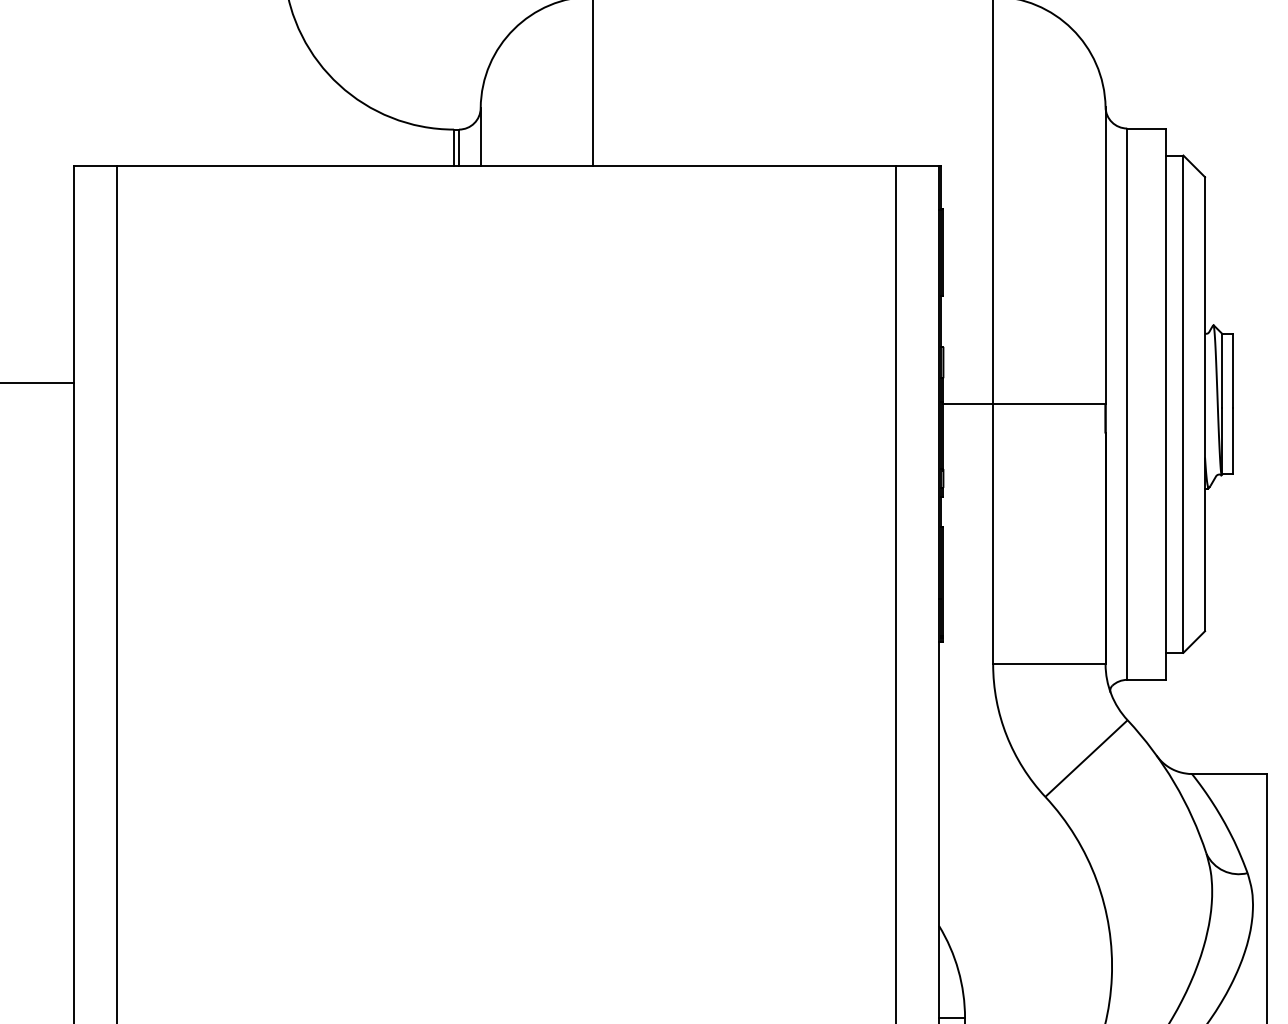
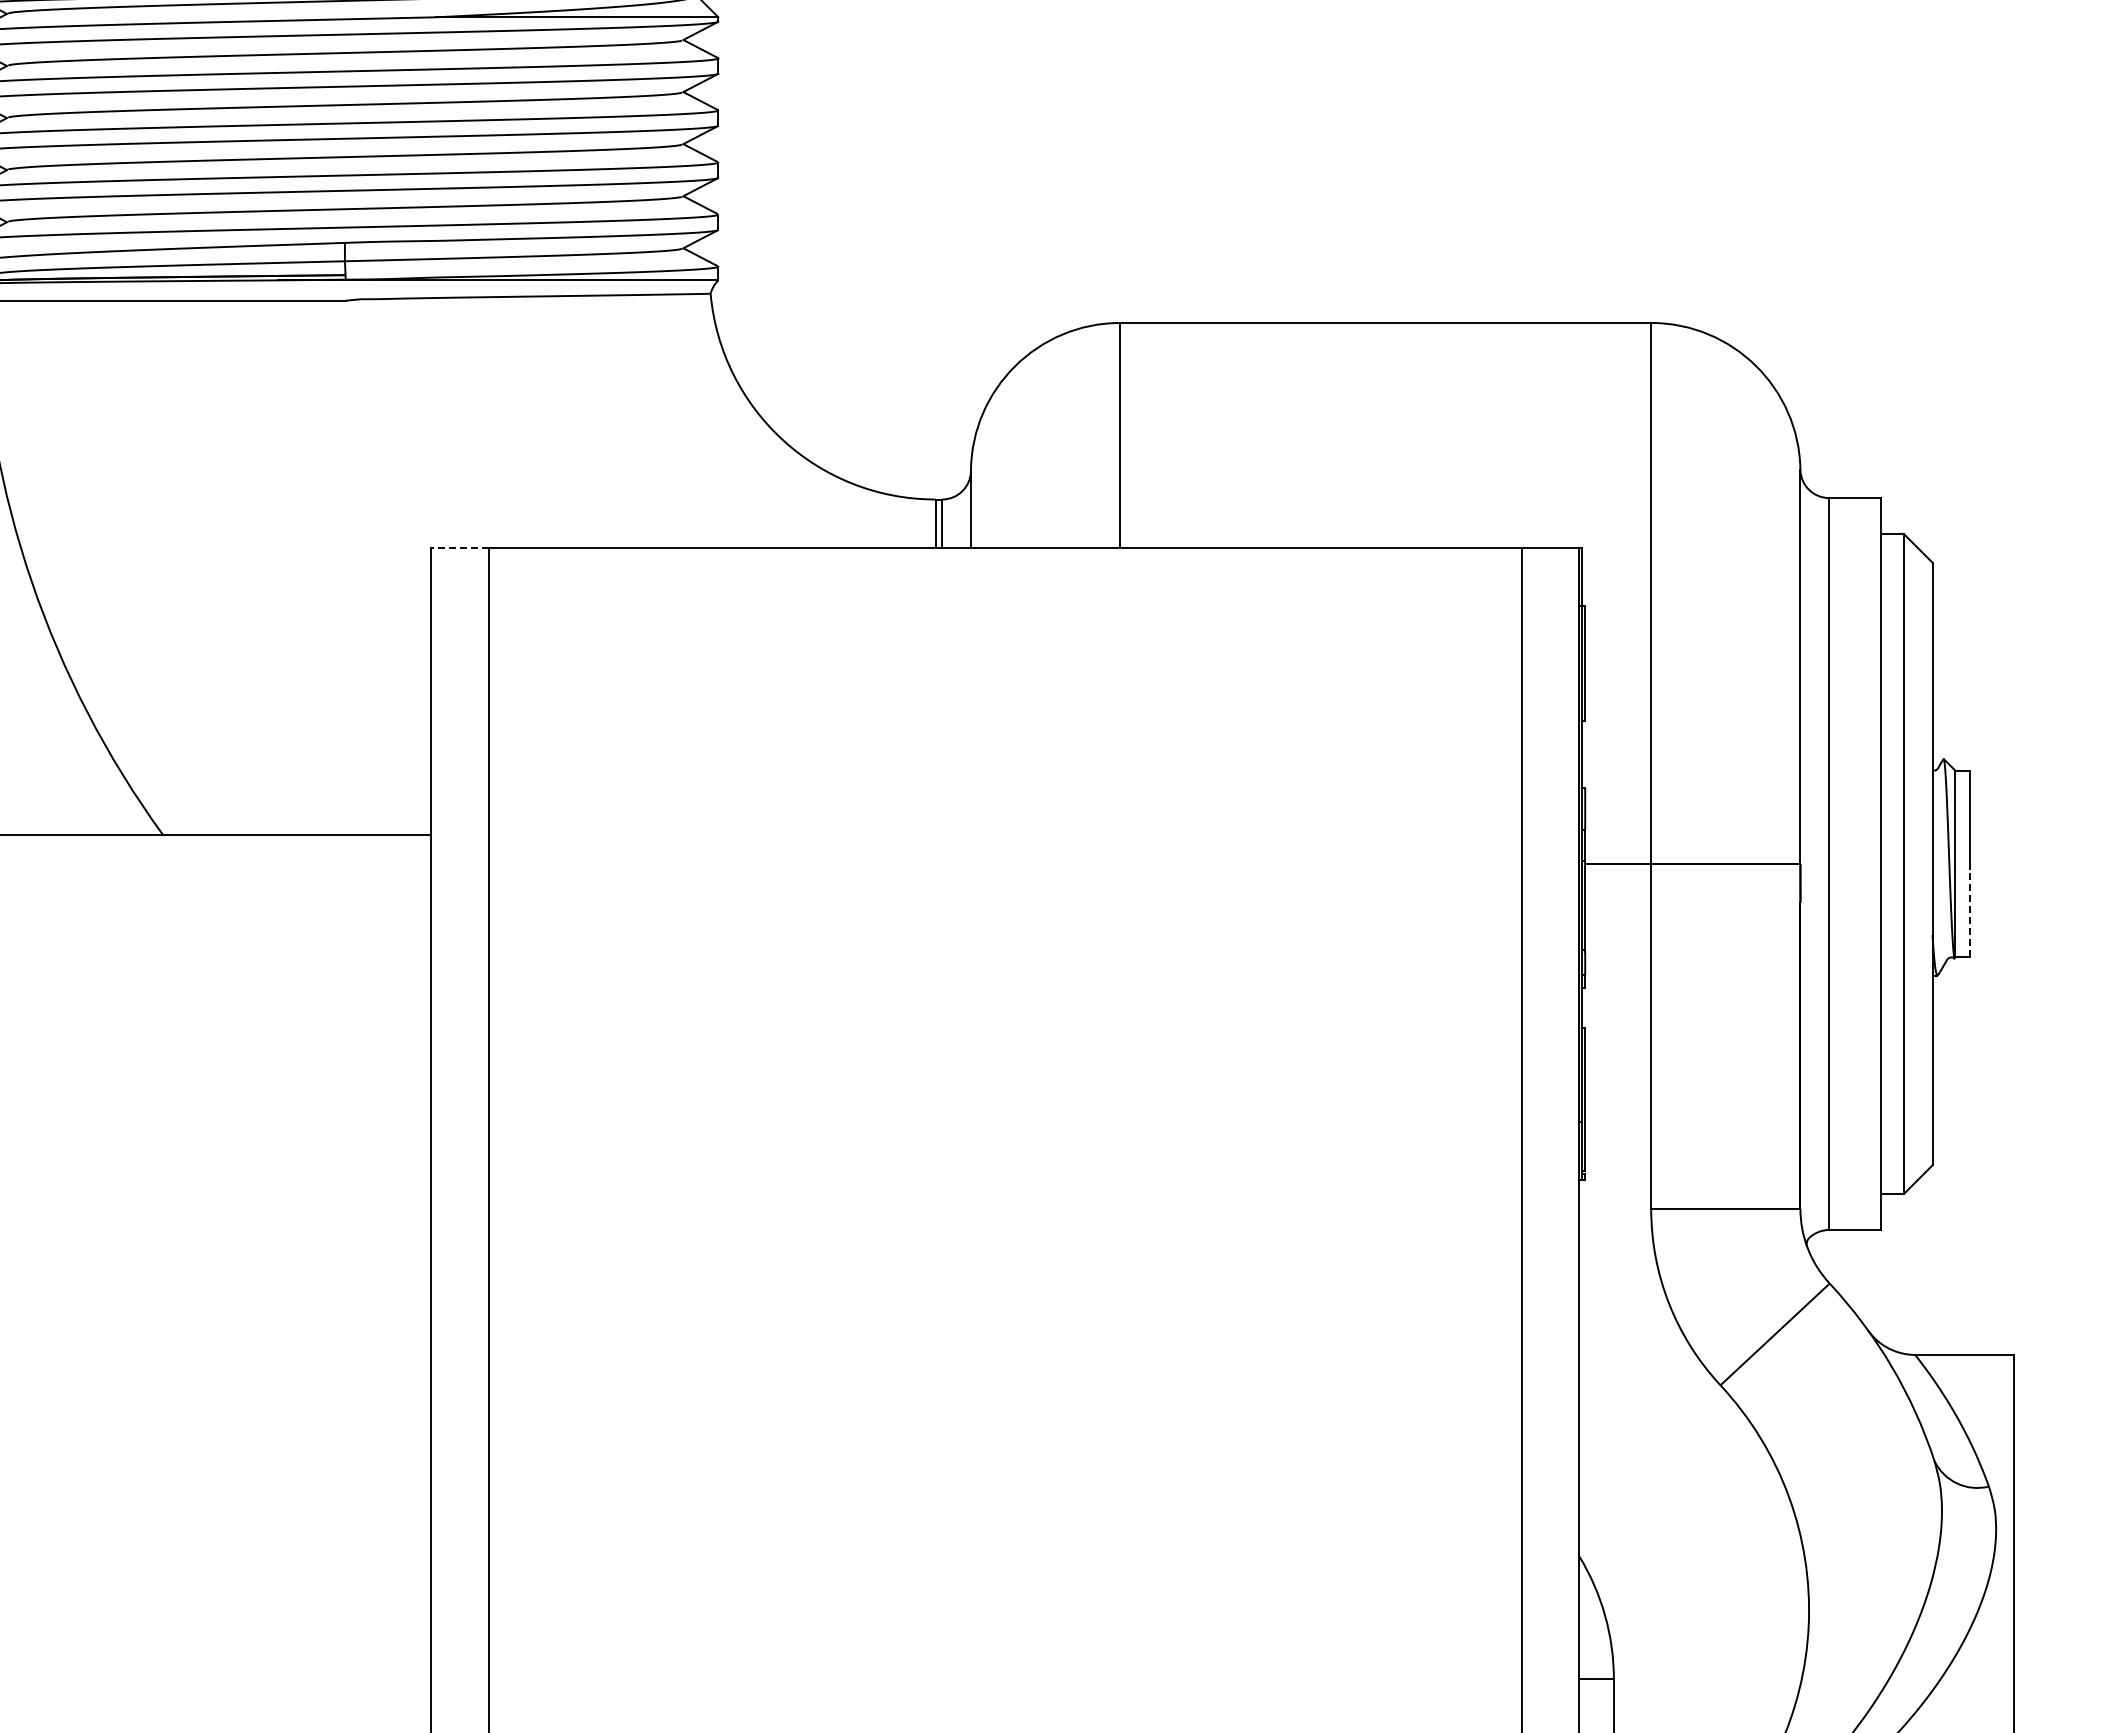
line: (96, 166) -> (460, 548), solid -> dashed
line: (1232, 440) -> (1969, 912), solid -> dashed

